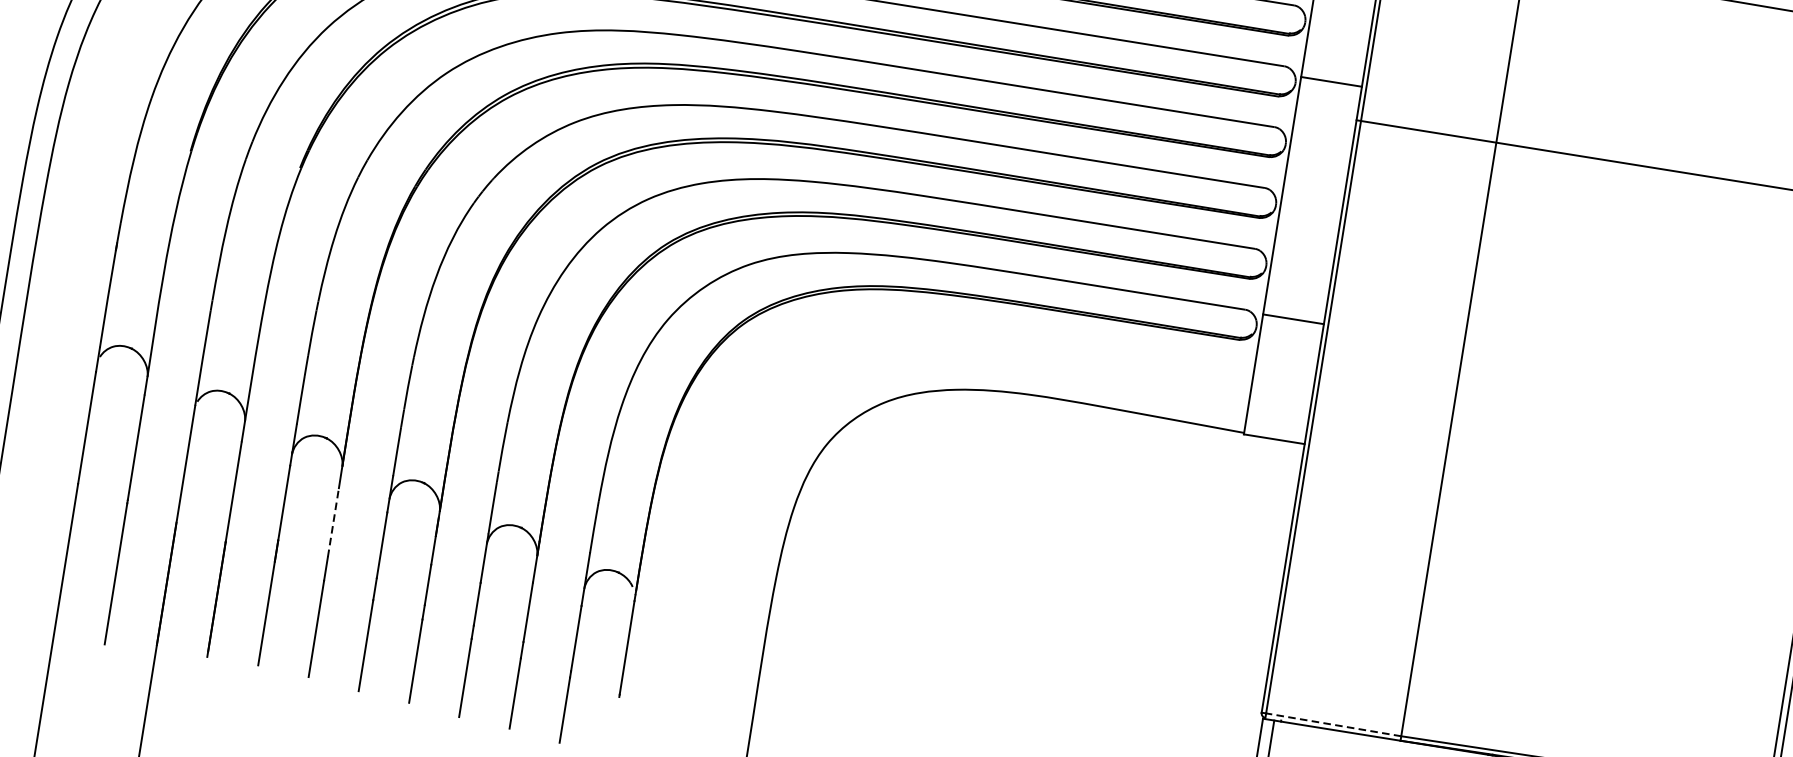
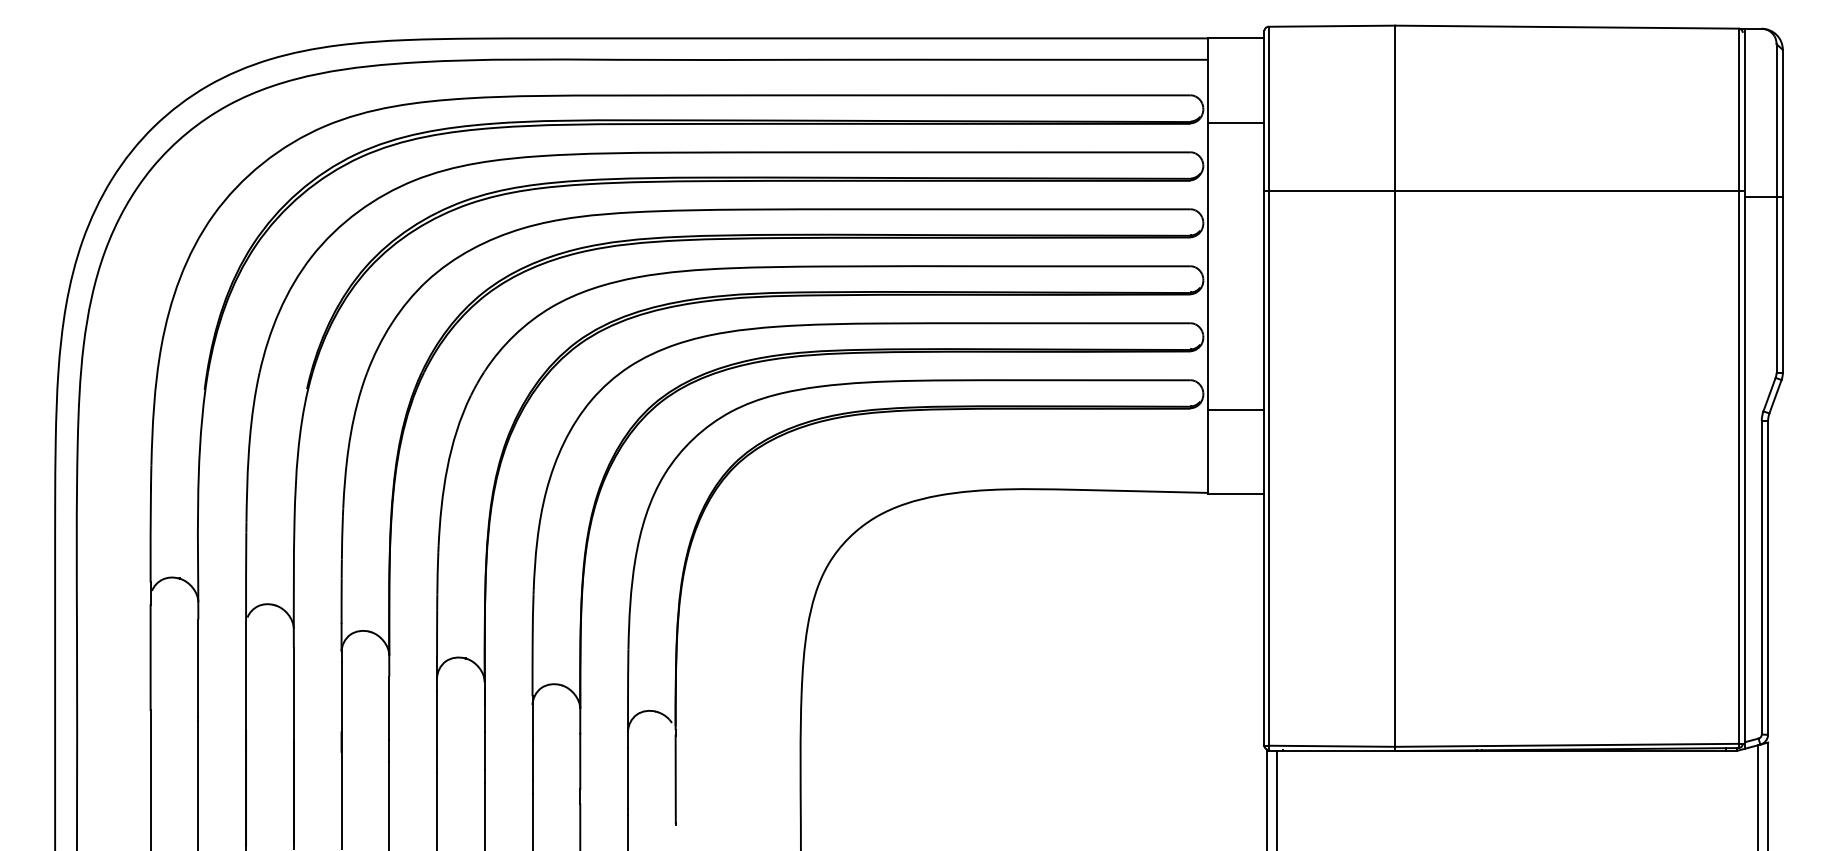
line: (1331, 81) -> (1235, 122), moved
line: (1293, 318) -> (1235, 409), moved
line: (333, 523) -> (389, 708), dashed -> solid
line: (1333, 724) -> (1331, 746), dashed -> solid

